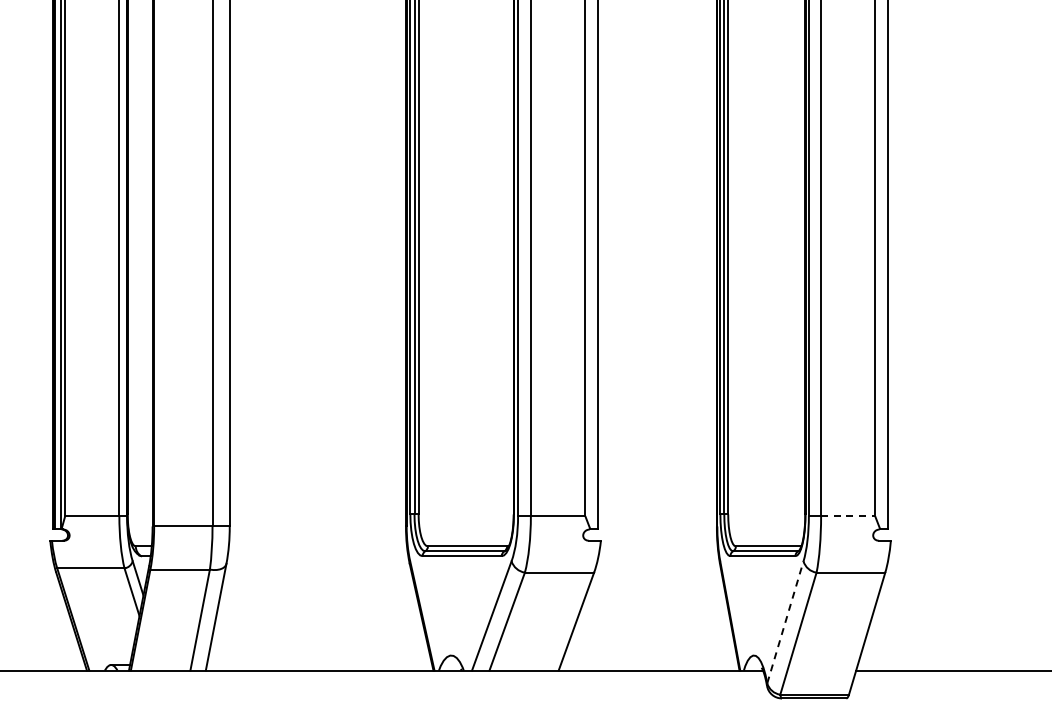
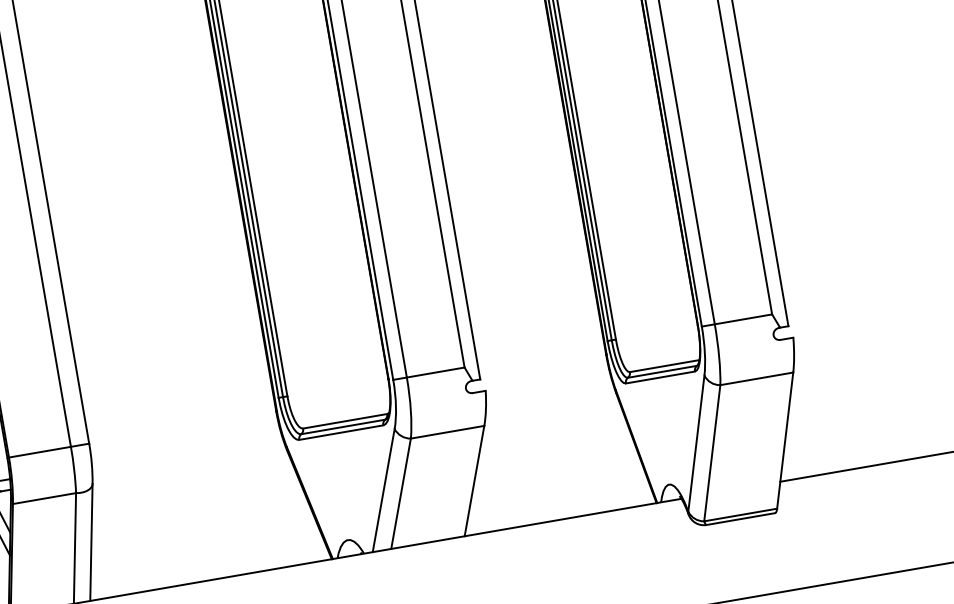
line: (848, 516) -> (743, 319), dashed -> solid
line: (785, 622) -> (696, 443), dashed -> solid

